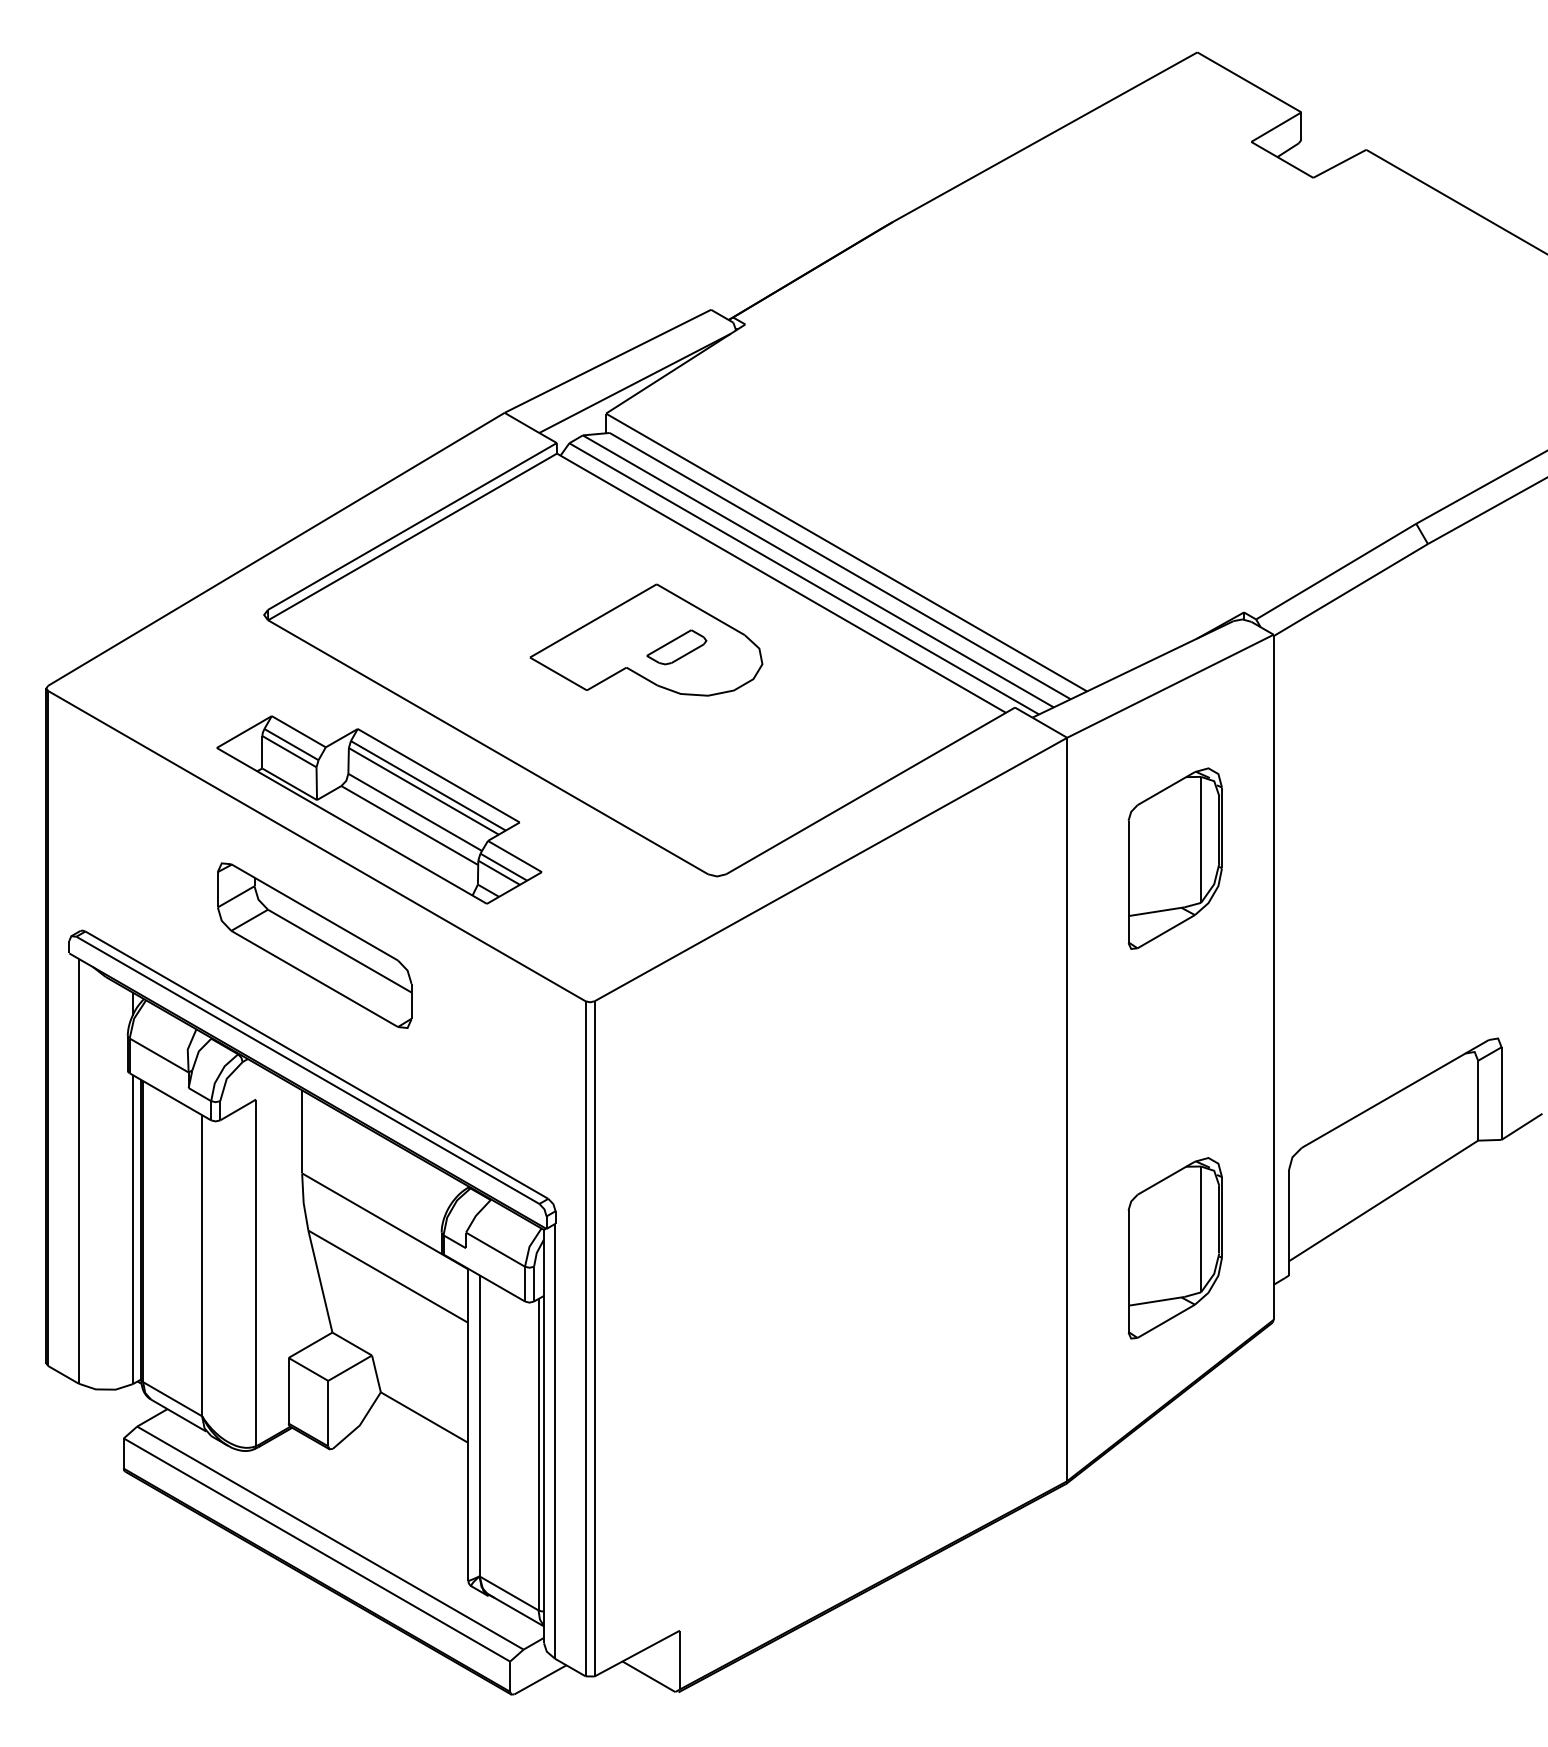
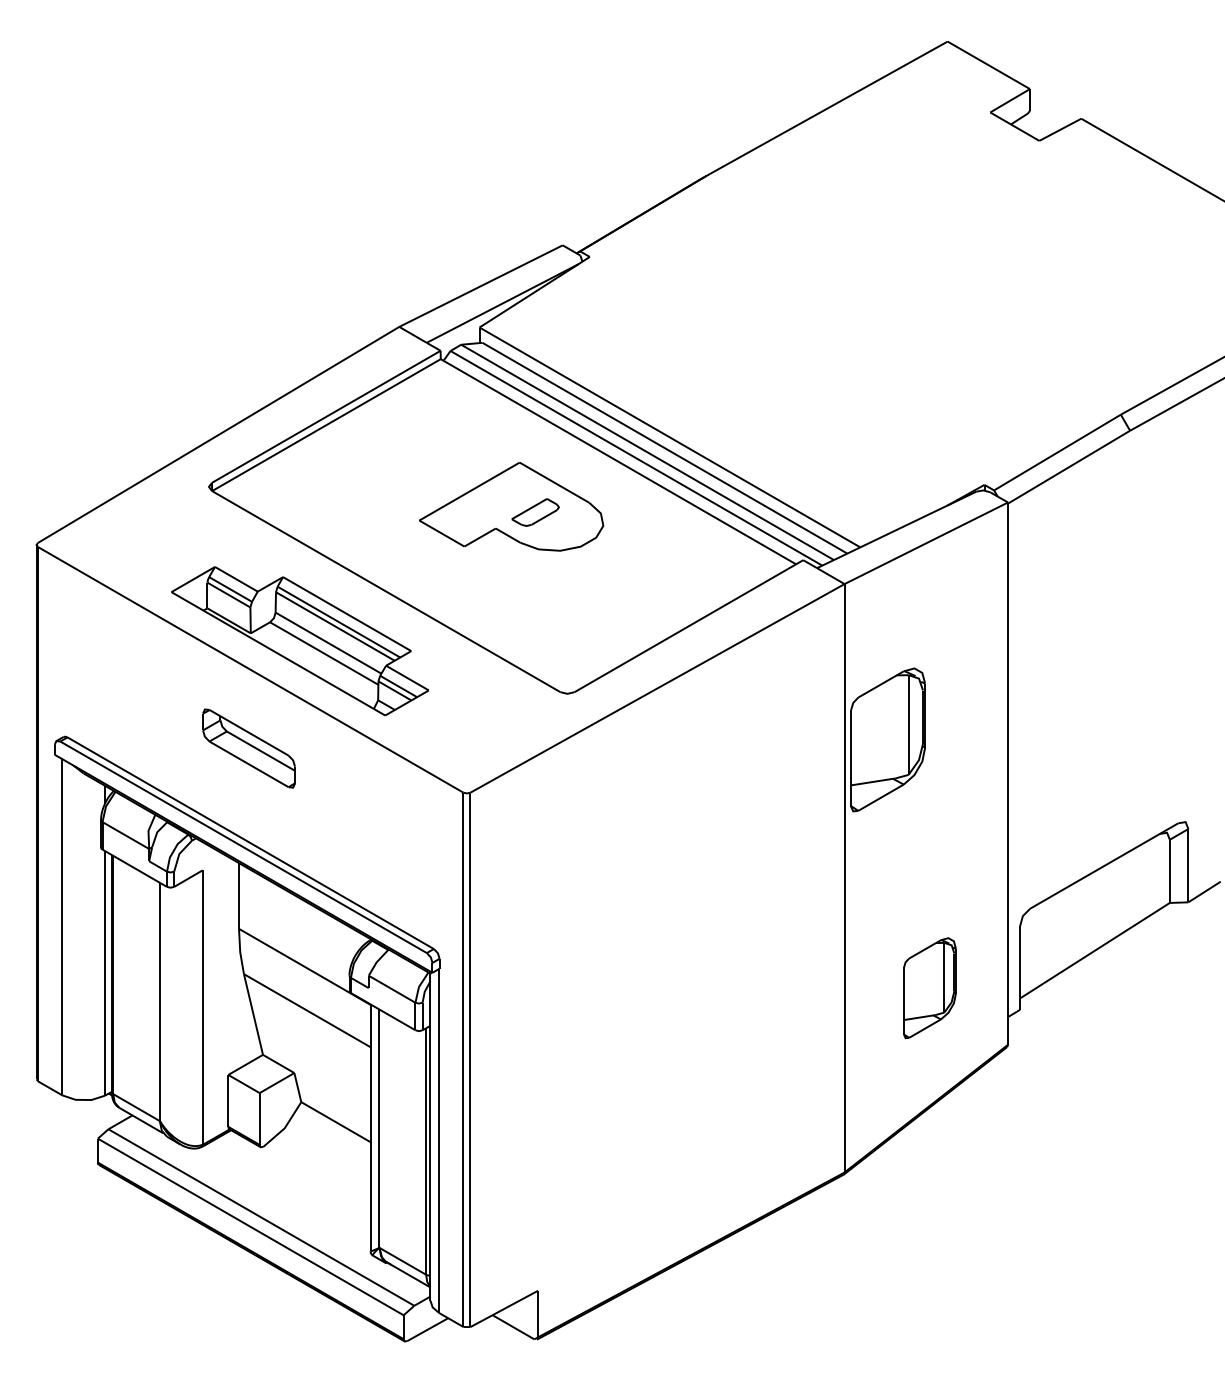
part: (1174, 858) -> (887, 739), moved
part: (314, 945) -> (248, 748), size x0.6
part: (1174, 1248) -> (929, 988), size x0.7

